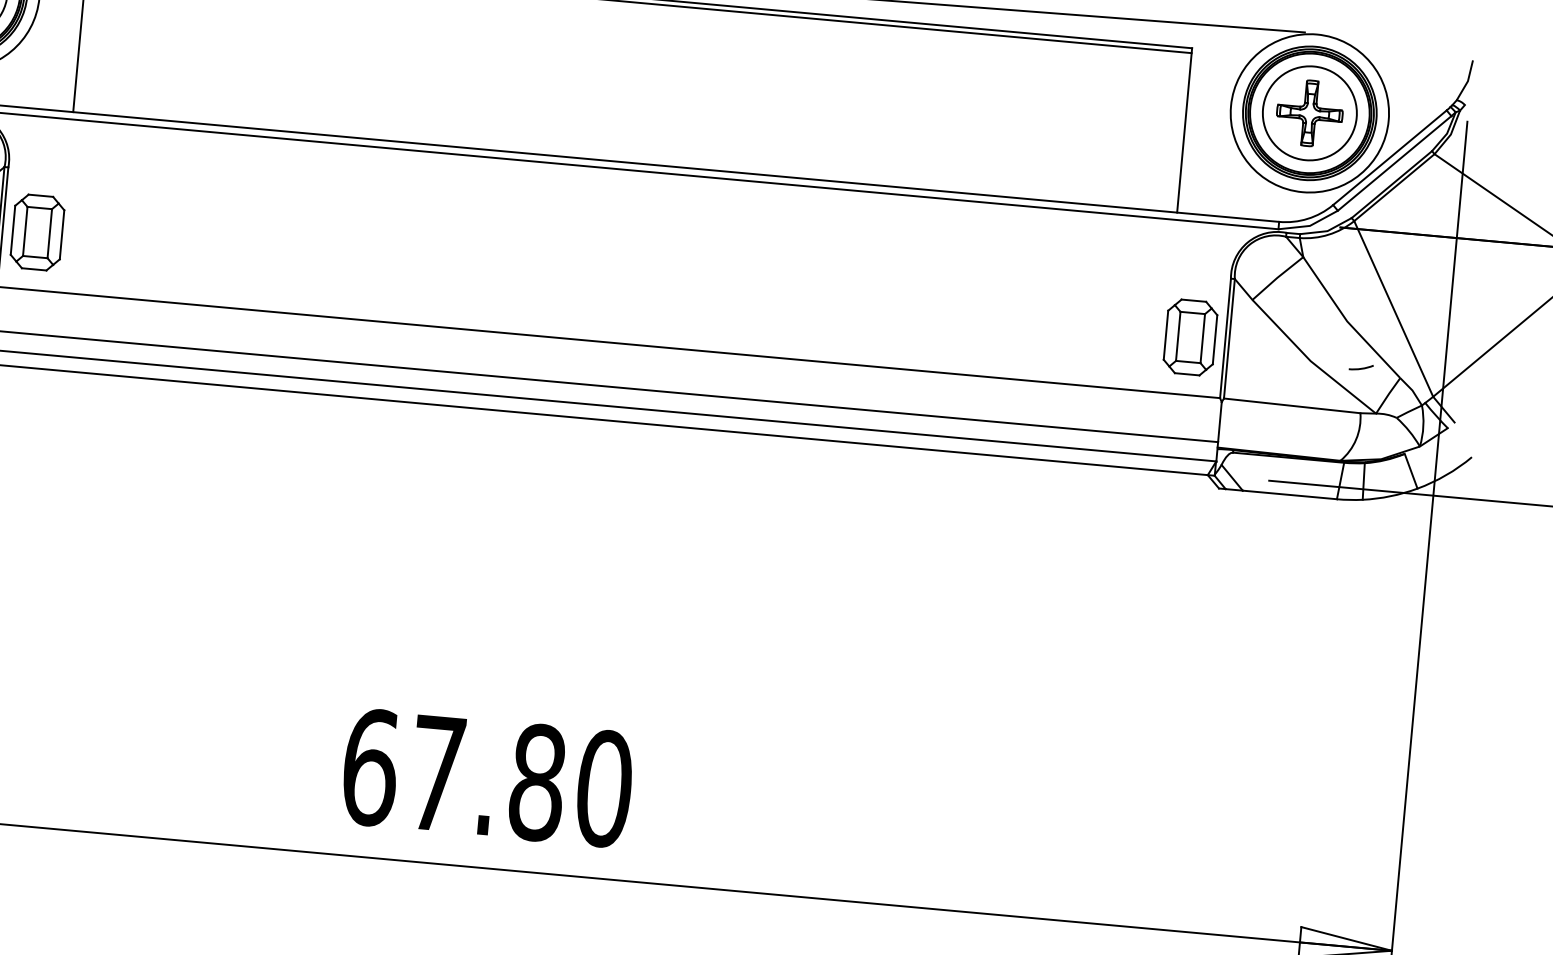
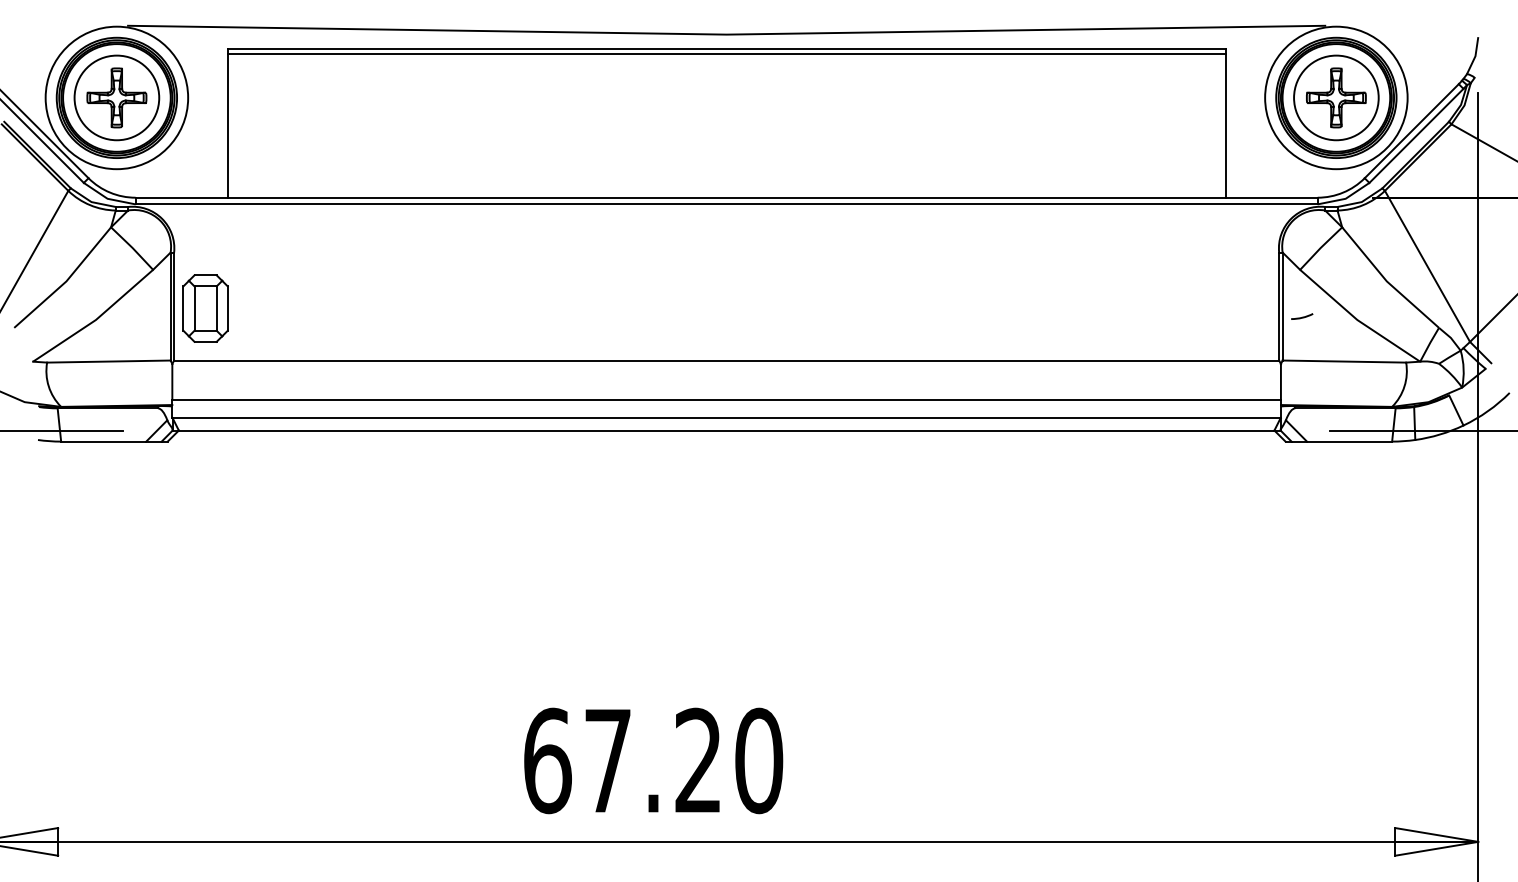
part: (1190, 337) -> (1247, 308), removed
arc: (1361, 367) -> (1302, 316), moved
text: (537, 782) -> (698, 760), 67.80 -> 67.20

